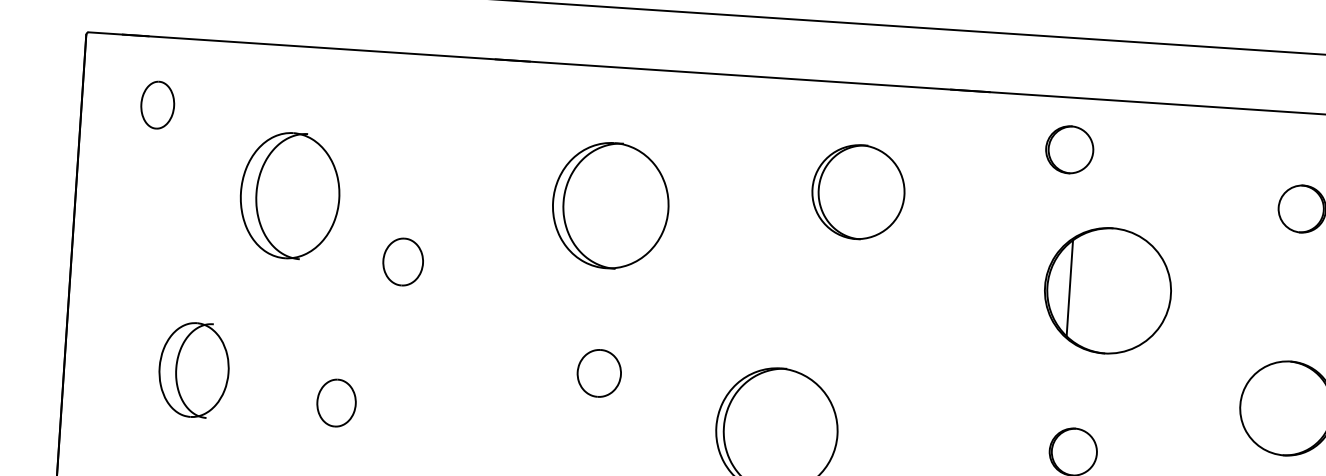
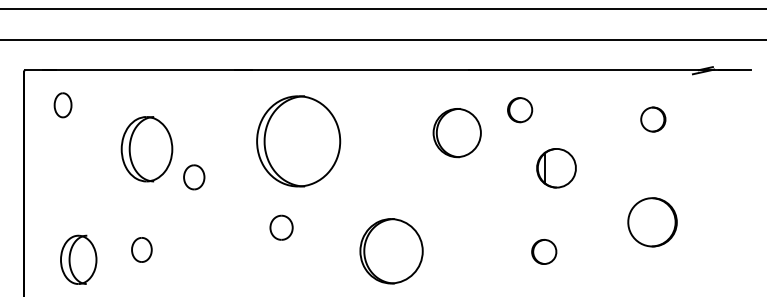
part: (1070, 150) -> (520, 110), moved
part: (856, 192) -> (456, 133), moved
part: (289, 196) -> (146, 149), moved
part: (610, 205) -> (298, 141), size x1.4
part: (1107, 291) -> (556, 168), size x0.6
part: (193, 369) -> (78, 259), moved
part: (599, 372) -> (281, 227), moved
part: (335, 402) -> (141, 249), moved

